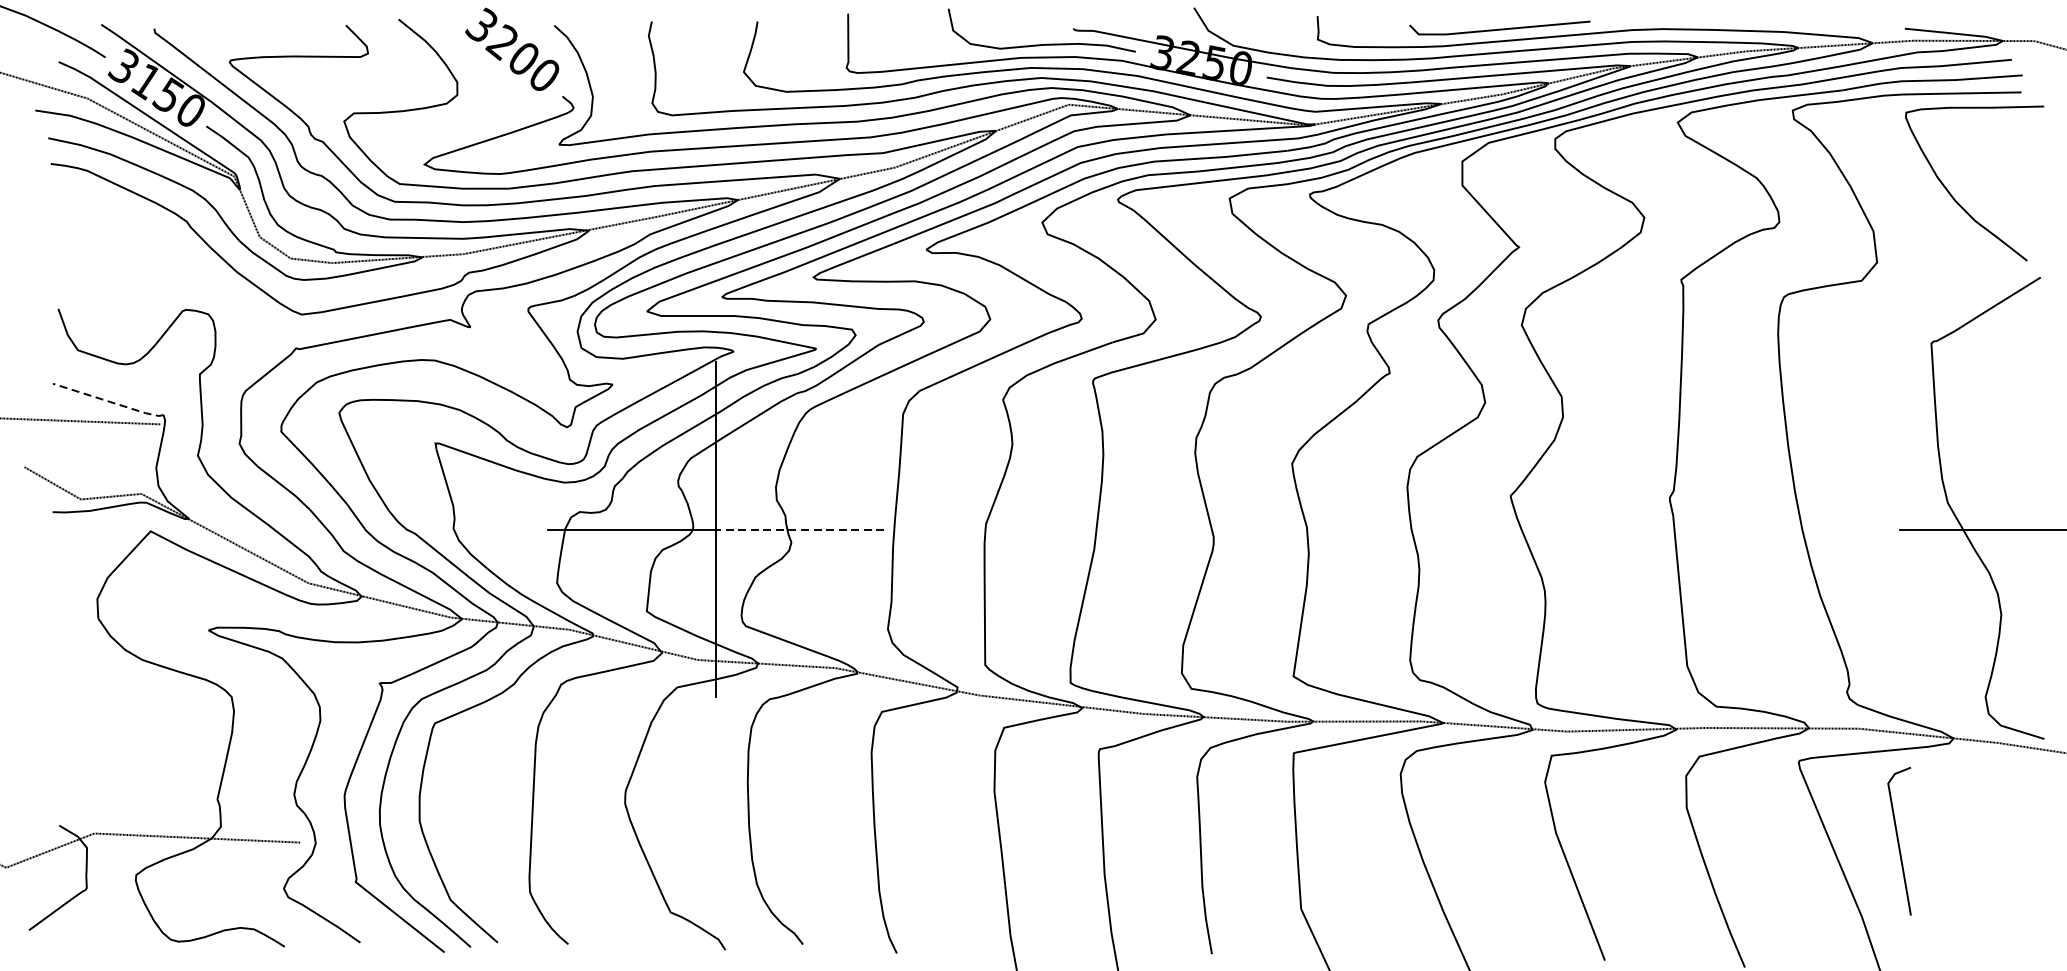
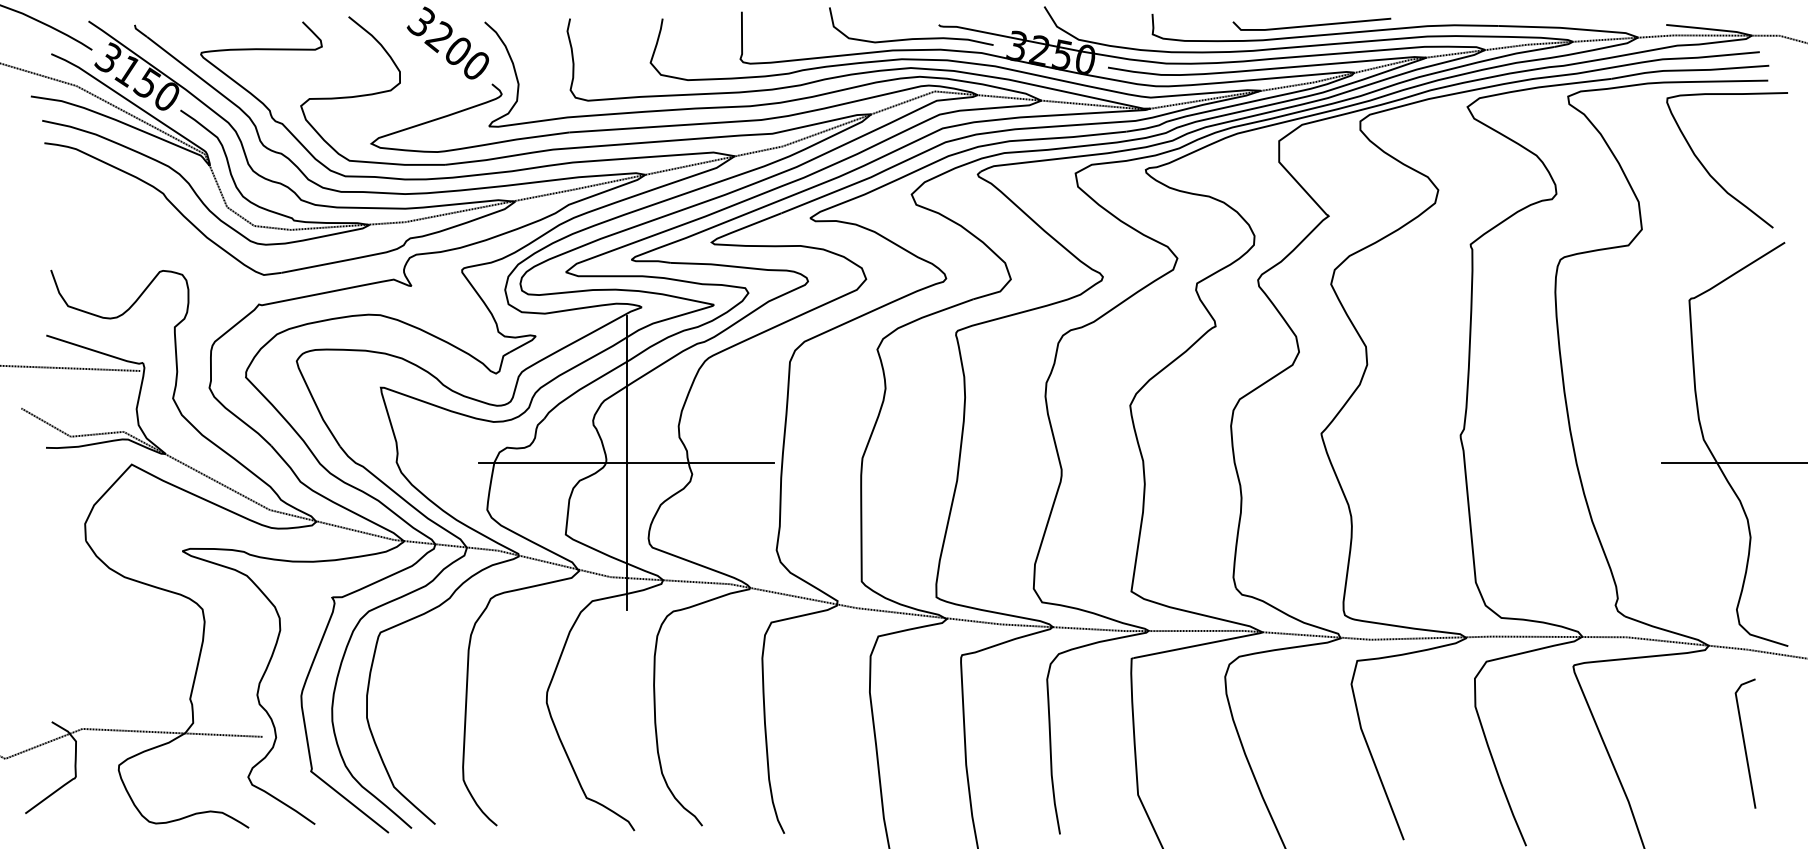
line: (109, 402) -> (95, 351), dashed -> solid
line: (800, 530) -> (700, 463), dashed -> solid
line: (1899, 841) -> (1745, 743), moved

